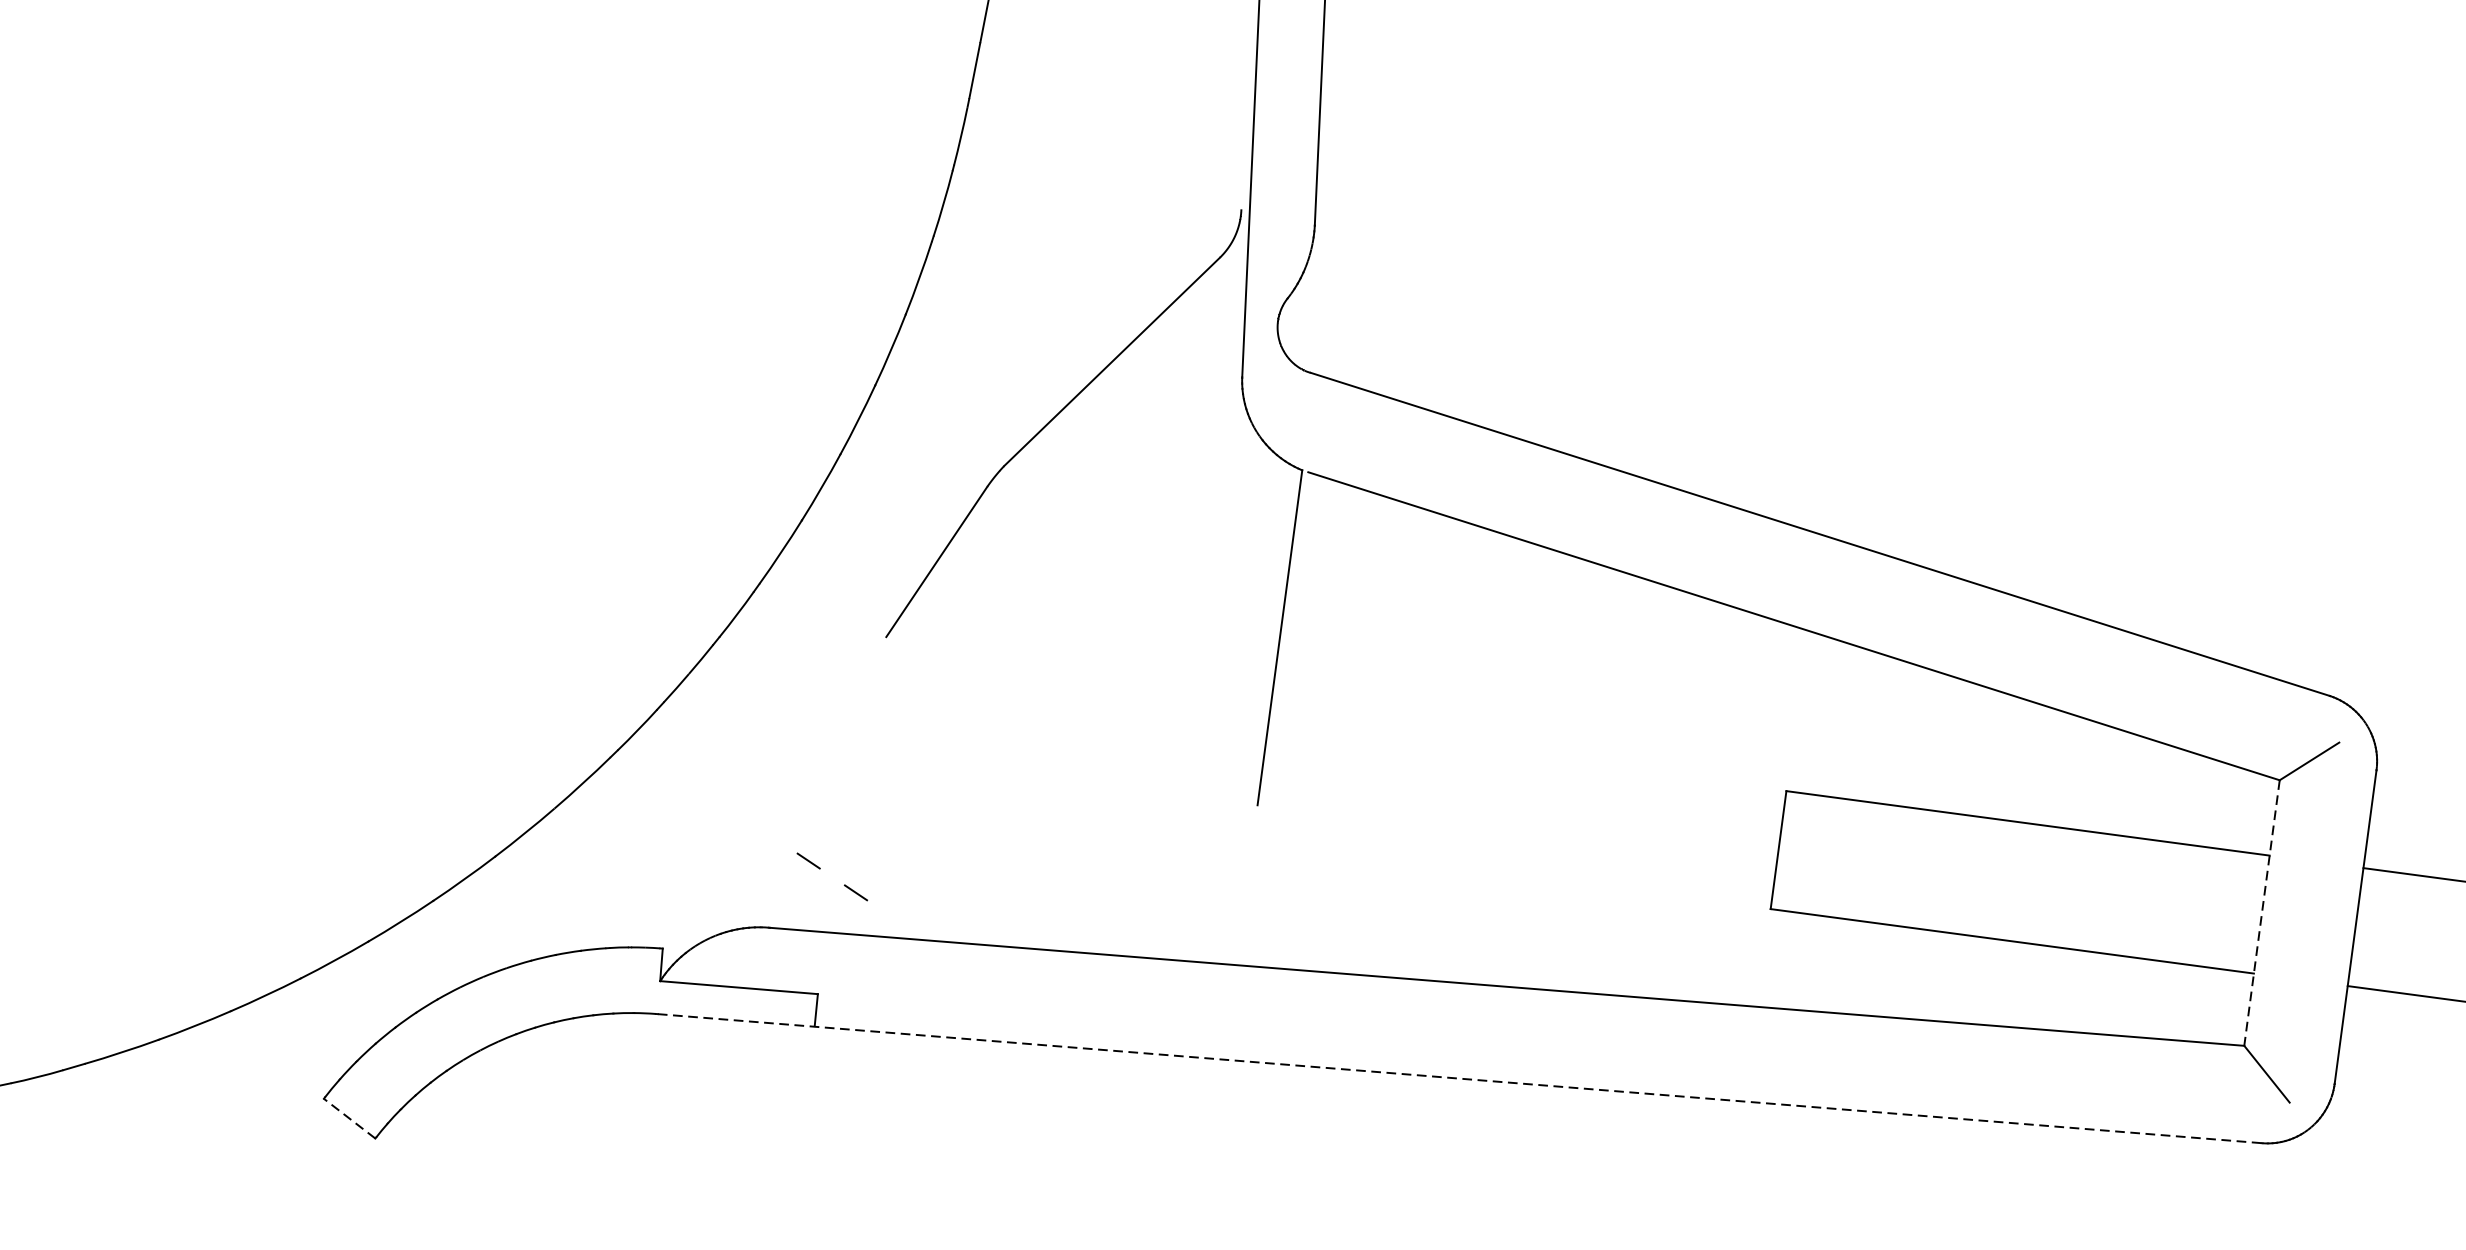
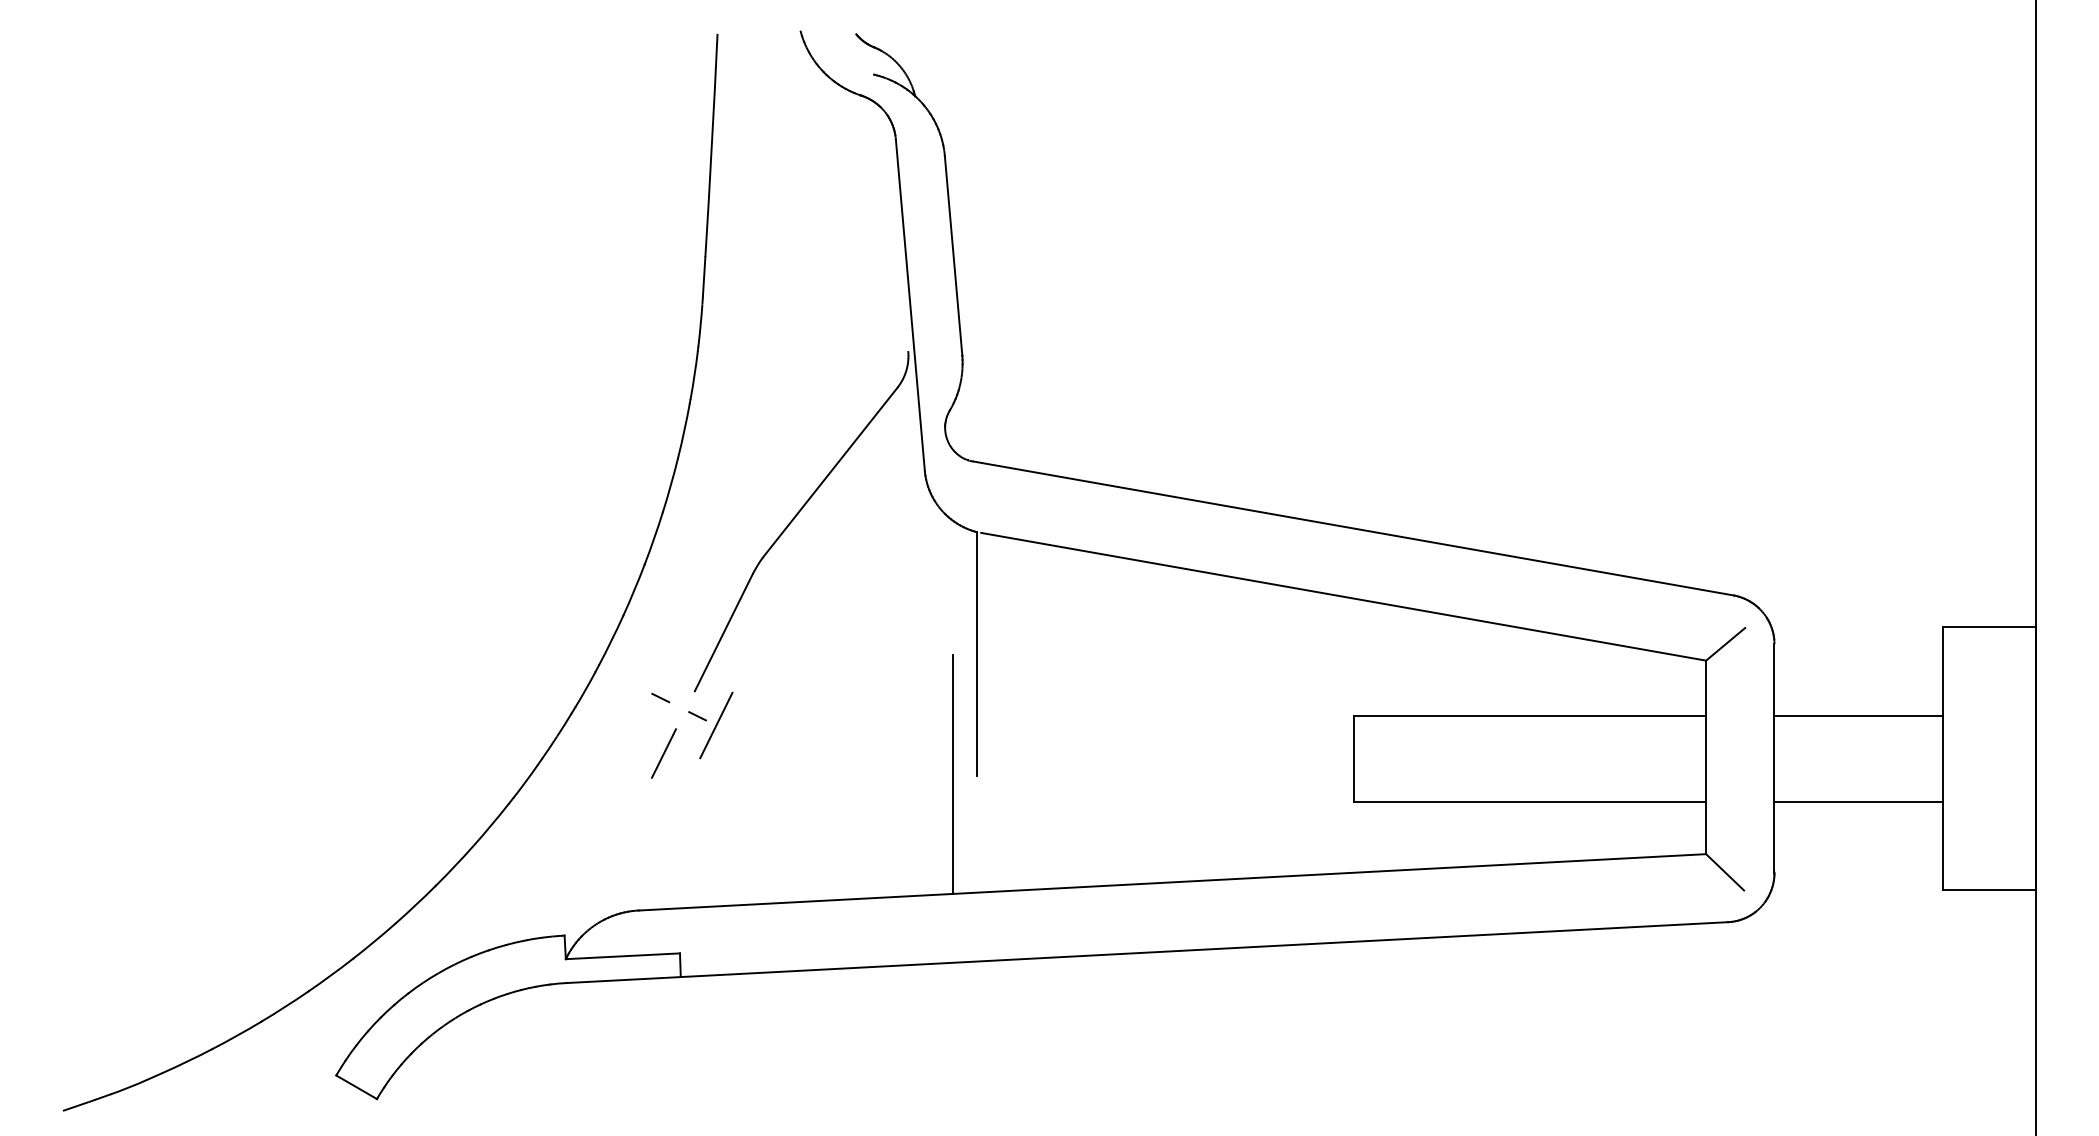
line: (909, 688) -> (716, 725), added
line: (831, 716) -> (663, 753), added
line: (1224, 798) -> (952, 774), added
line: (821, 867) -> (670, 701), moved
line: (2262, 913) -> (1706, 757), dashed -> solid
line: (1461, 1078) -> (1148, 952), dashed -> solid
line: (349, 1118) -> (356, 1087), dashed -> solid

